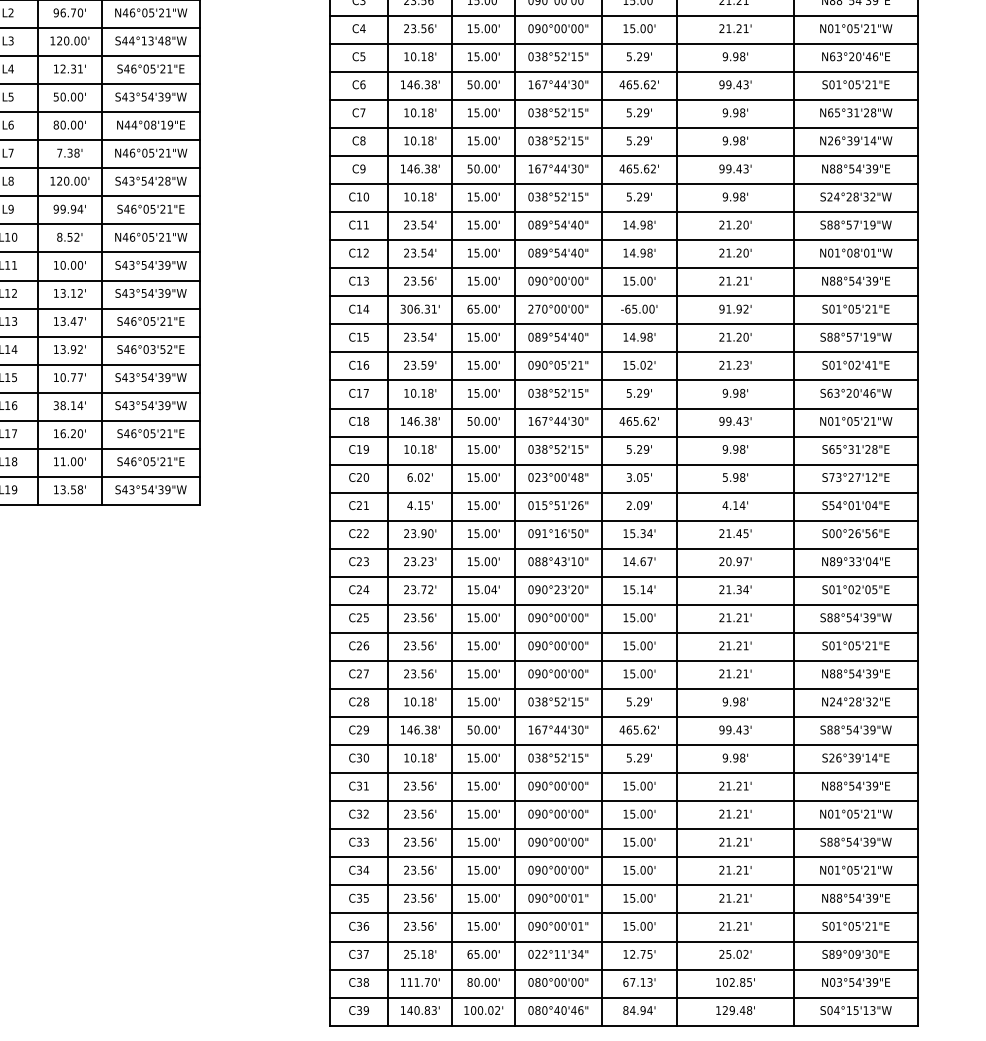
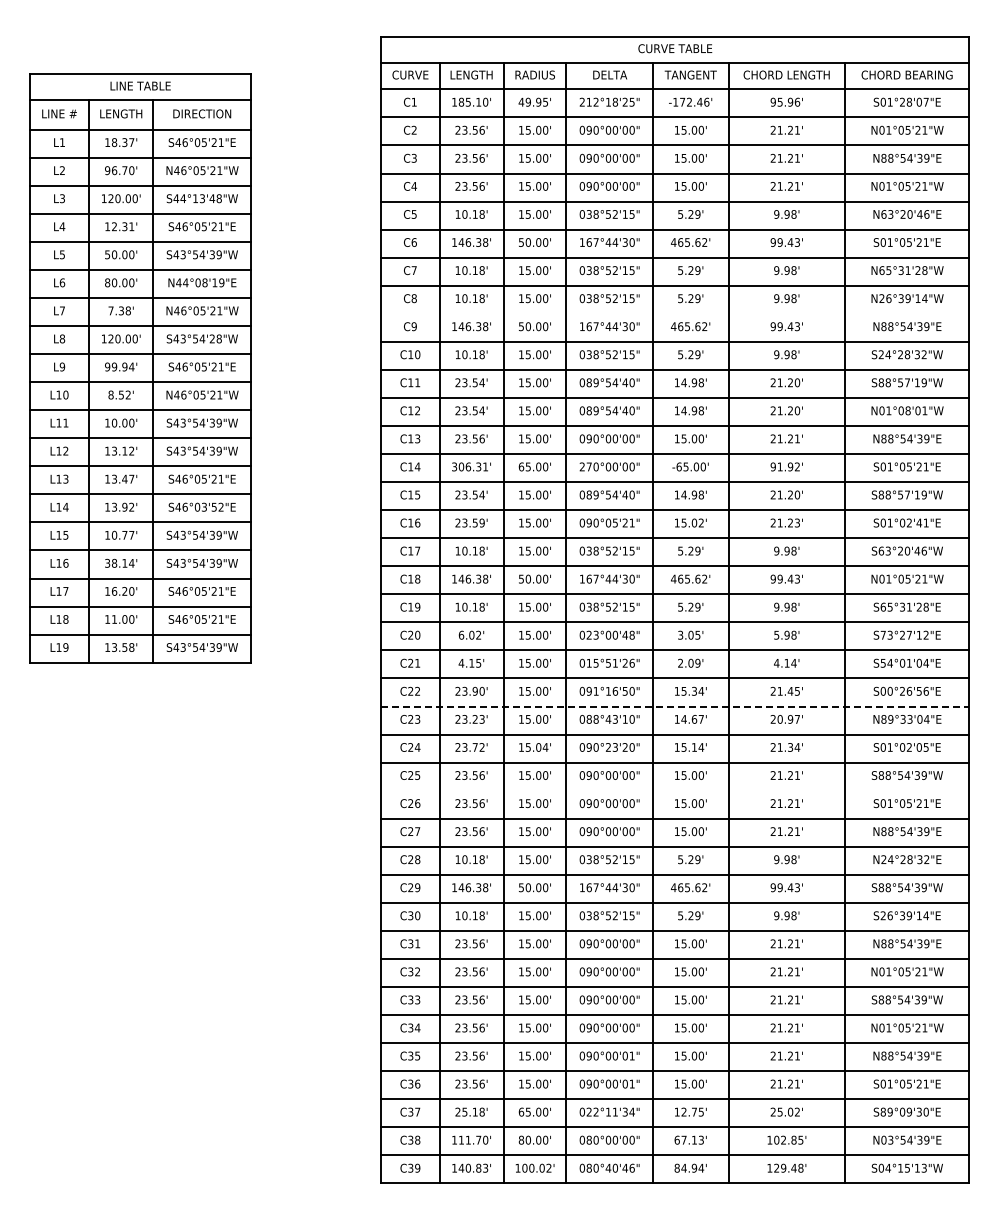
line: (624, 155) -> (675, 313), removed
line: (624, 548) -> (675, 706), solid -> dashed
line: (624, 632) -> (675, 790), removed

